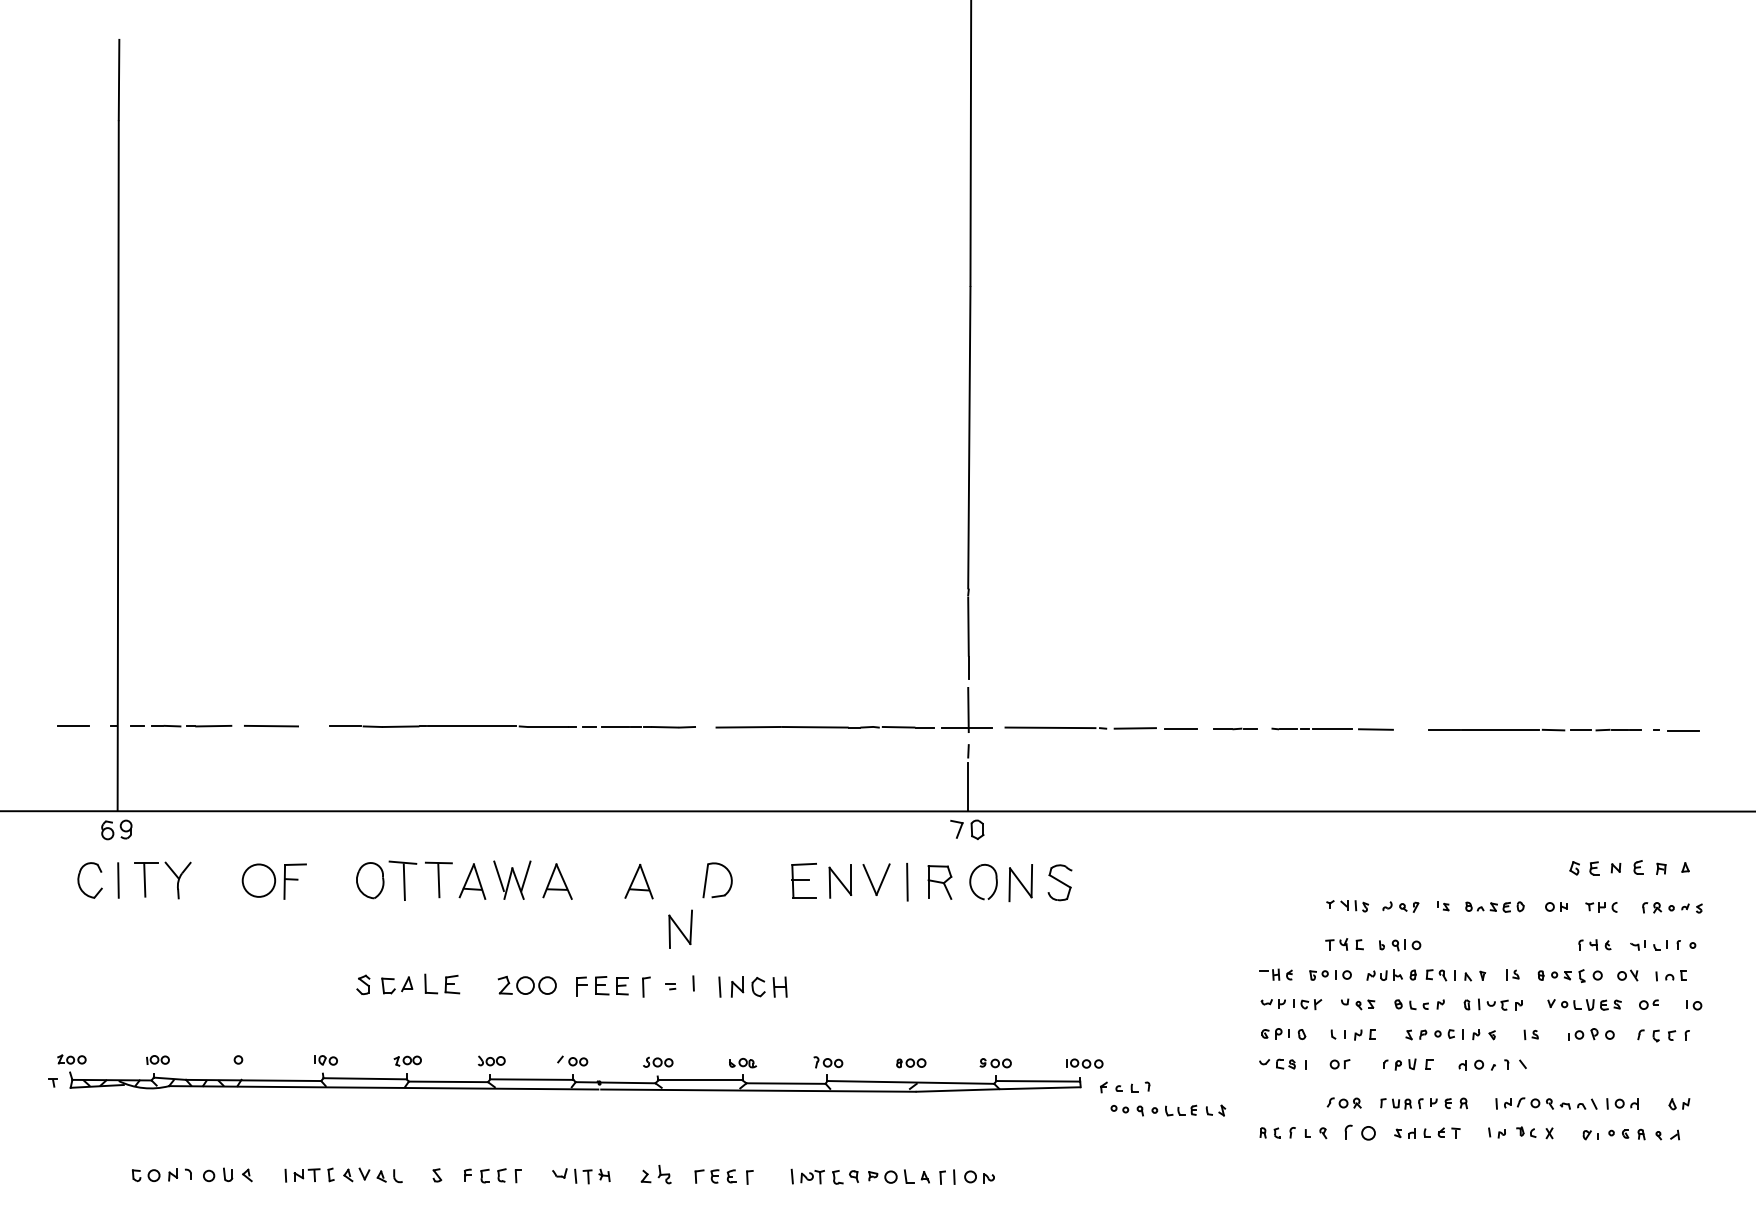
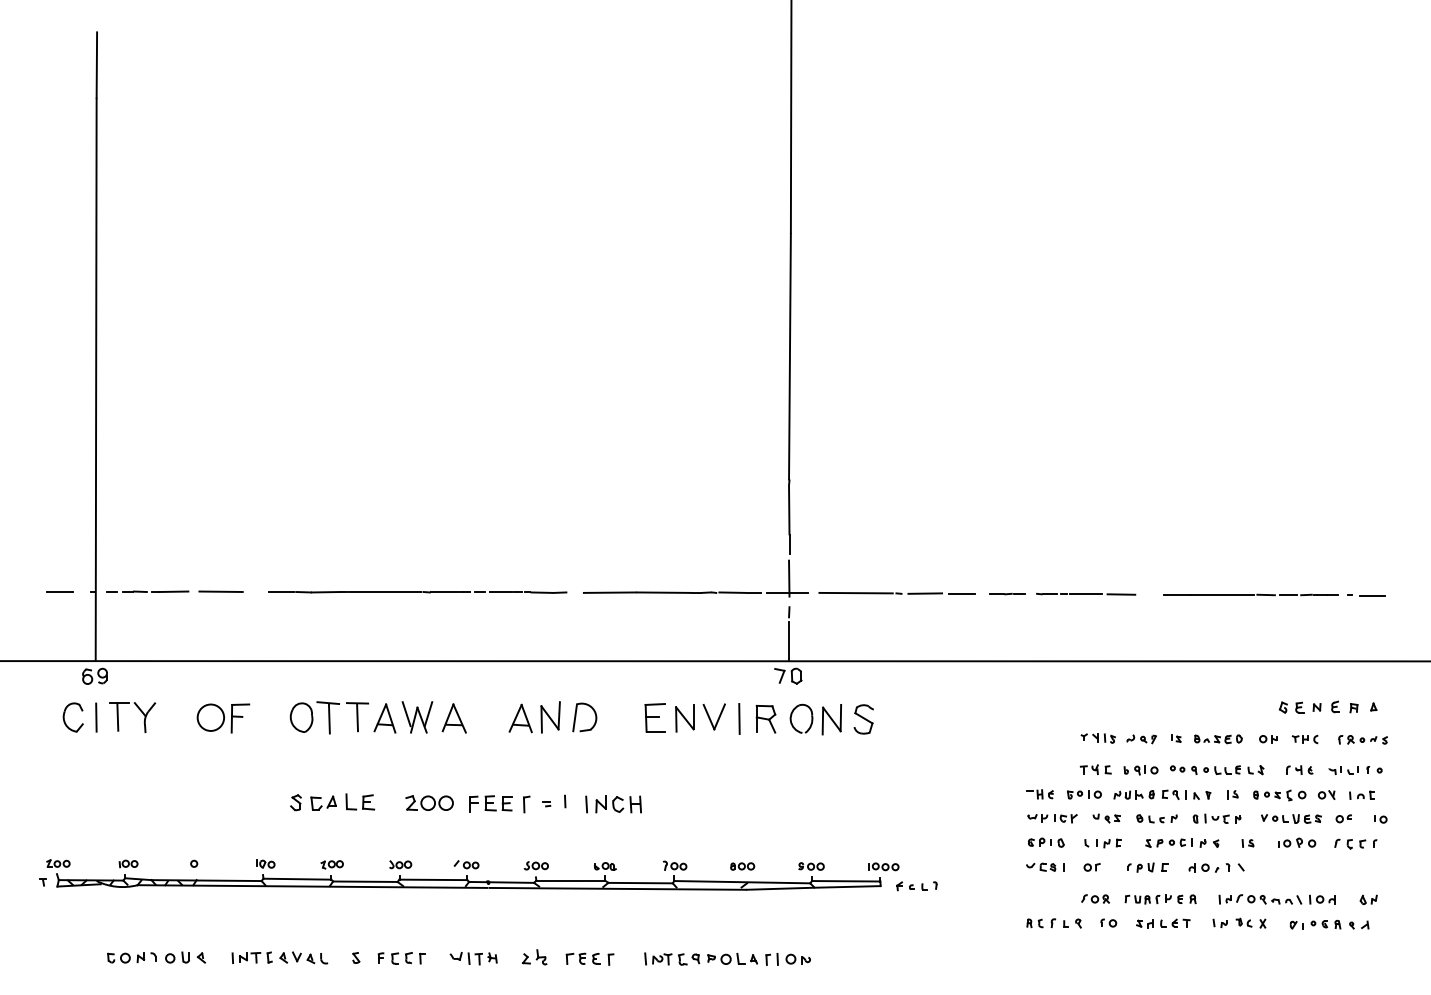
part: (680, 929) -> (550, 717), moved
part: (1168, 1111) -> (1217, 770), moved
part: (1360, 1131) -> (1108, 922), size x0.62

